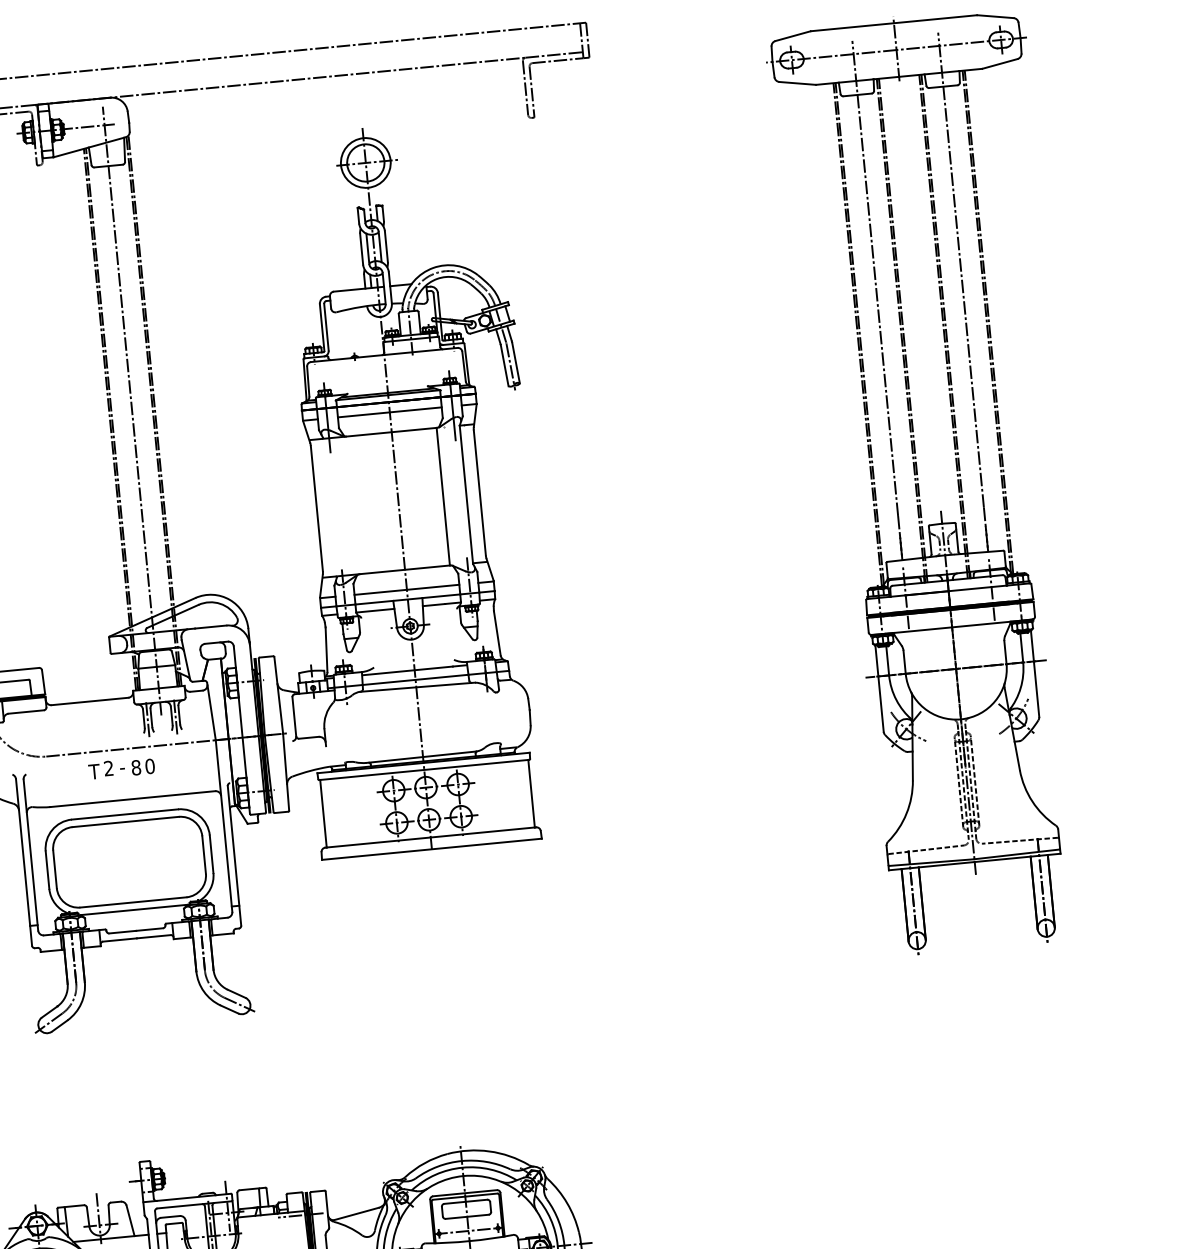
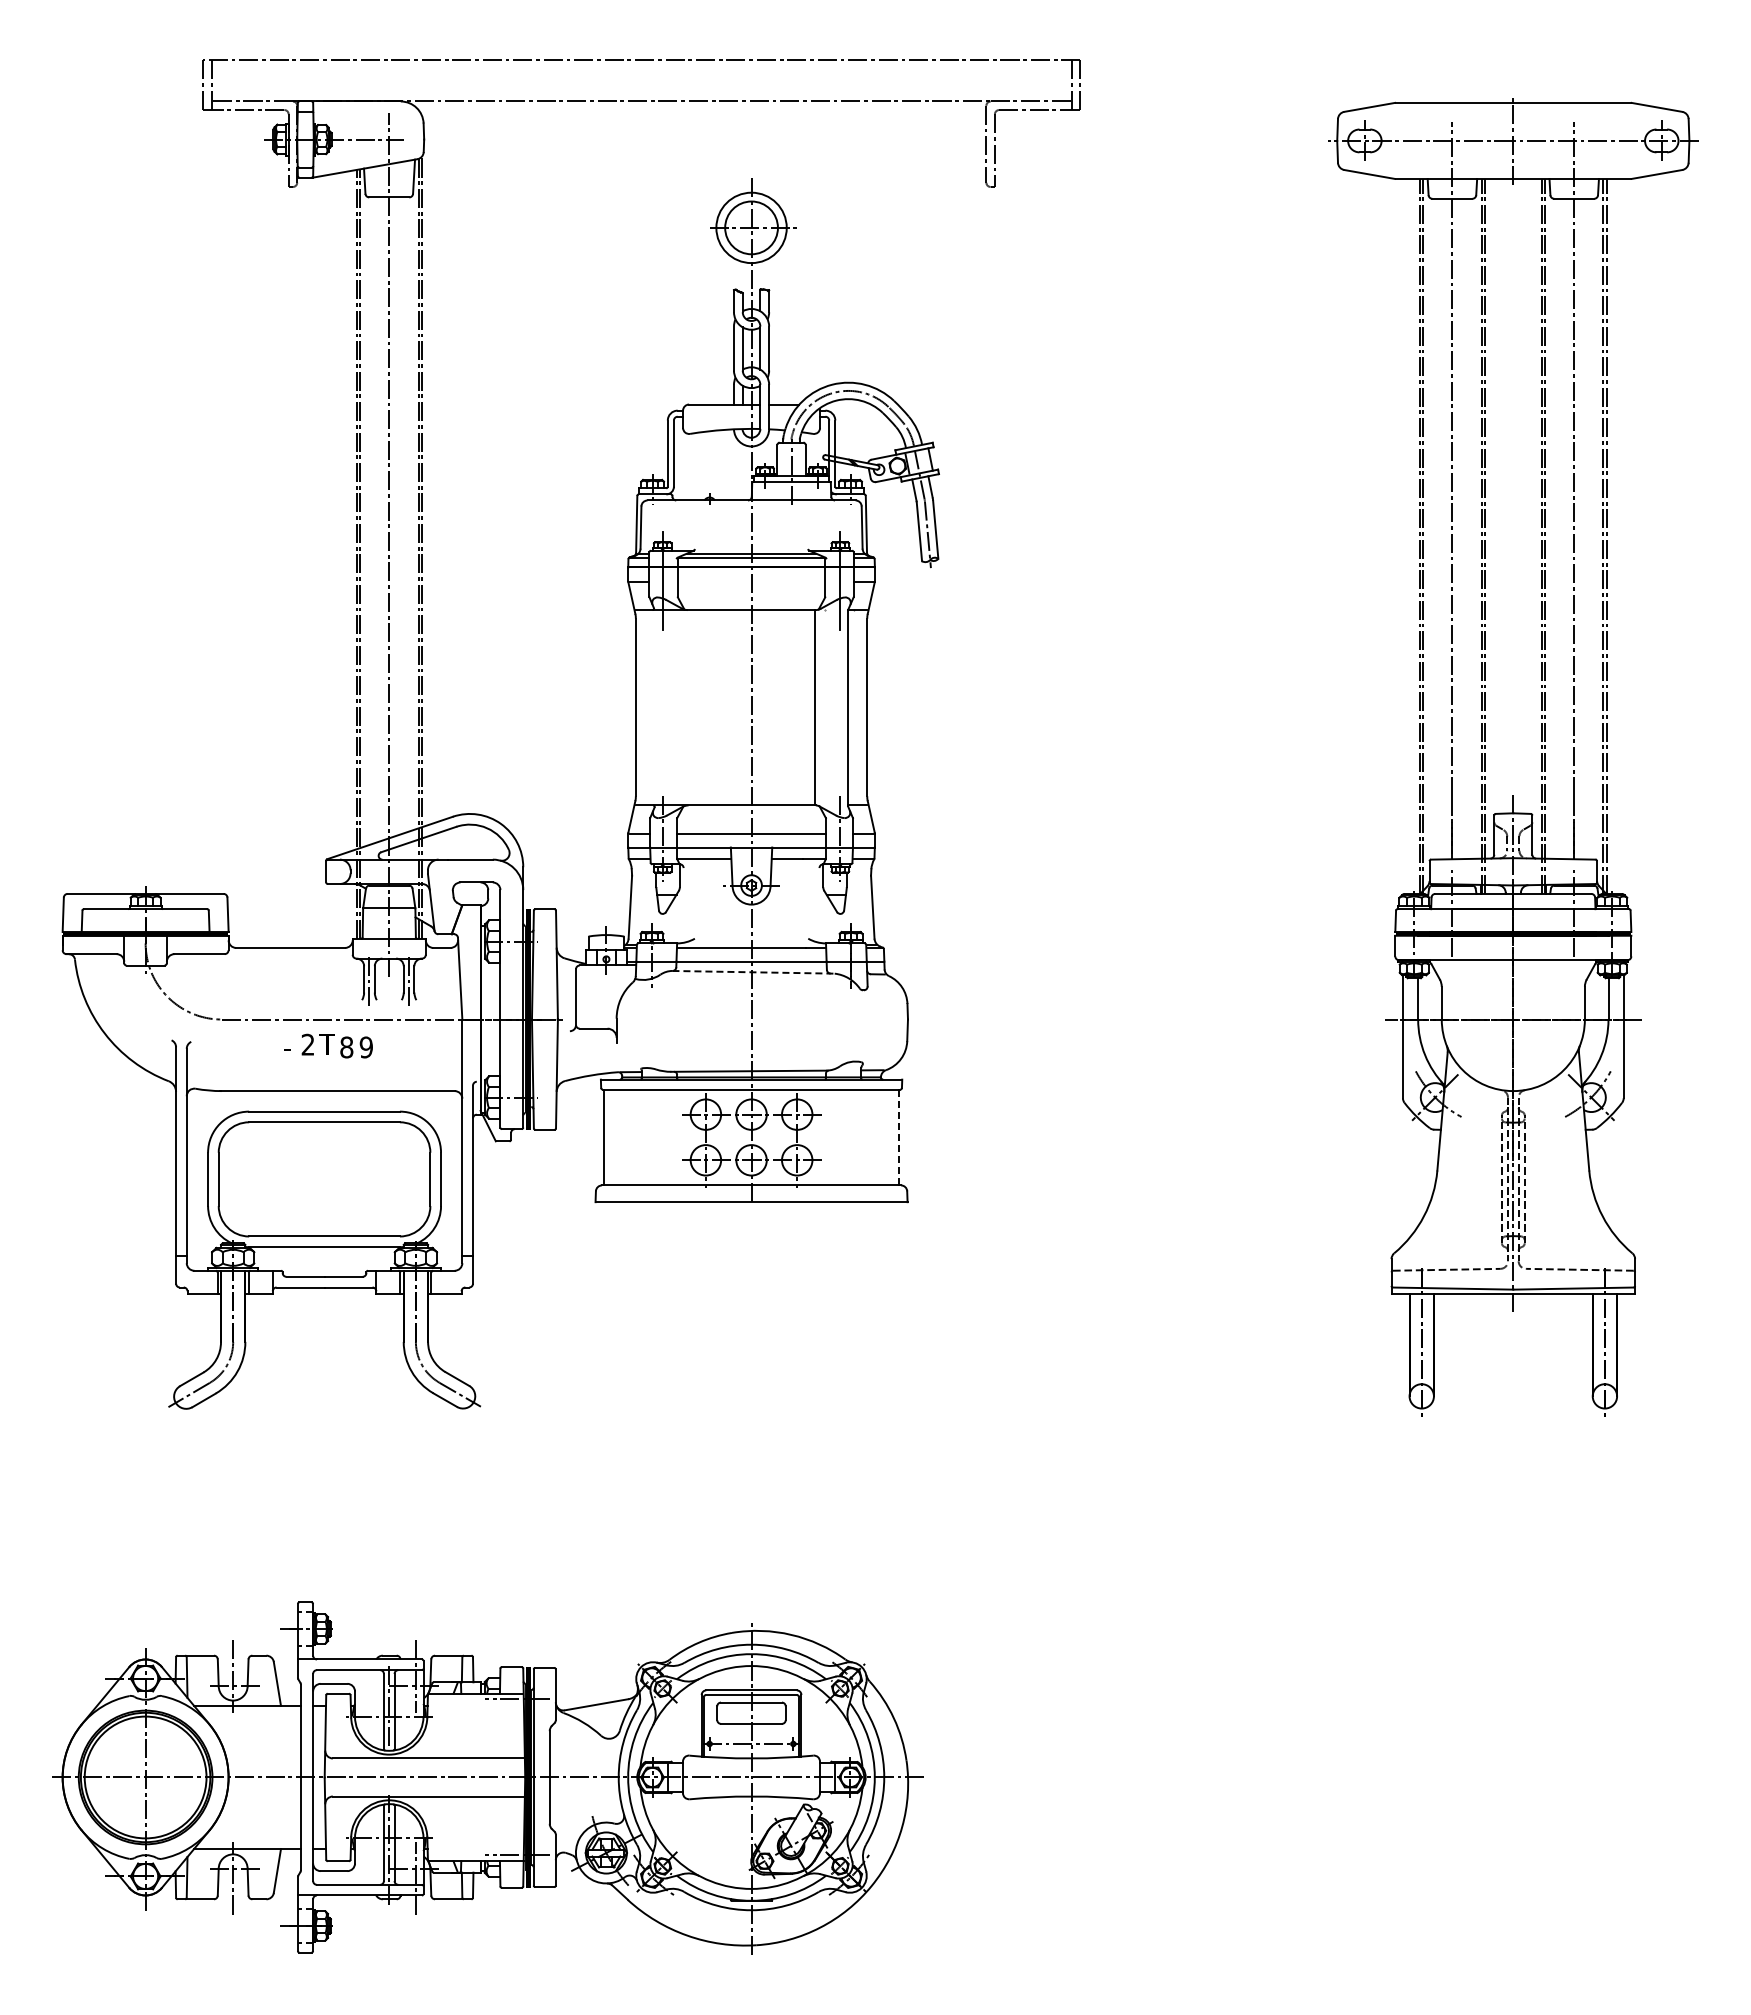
line: (389, 412) -> (751, 581), removed
line: (418, 687) -> (754, 972), solid -> dashed
text: (150, 766) -> (366, 1047), 0 -> 9
text: (121, 767) -> (326, 1044), - -> T
text: (93, 771) -> (286, 1047), T -> -
line: (531, 793) -> (899, 1137), solid -> dashed

